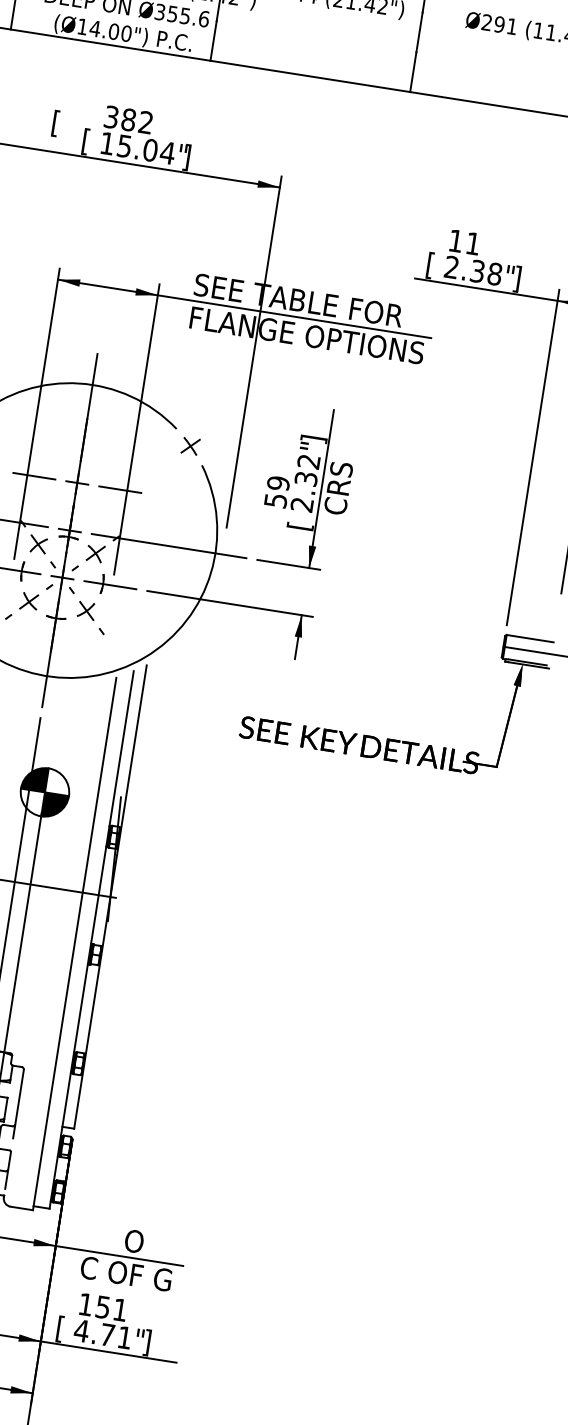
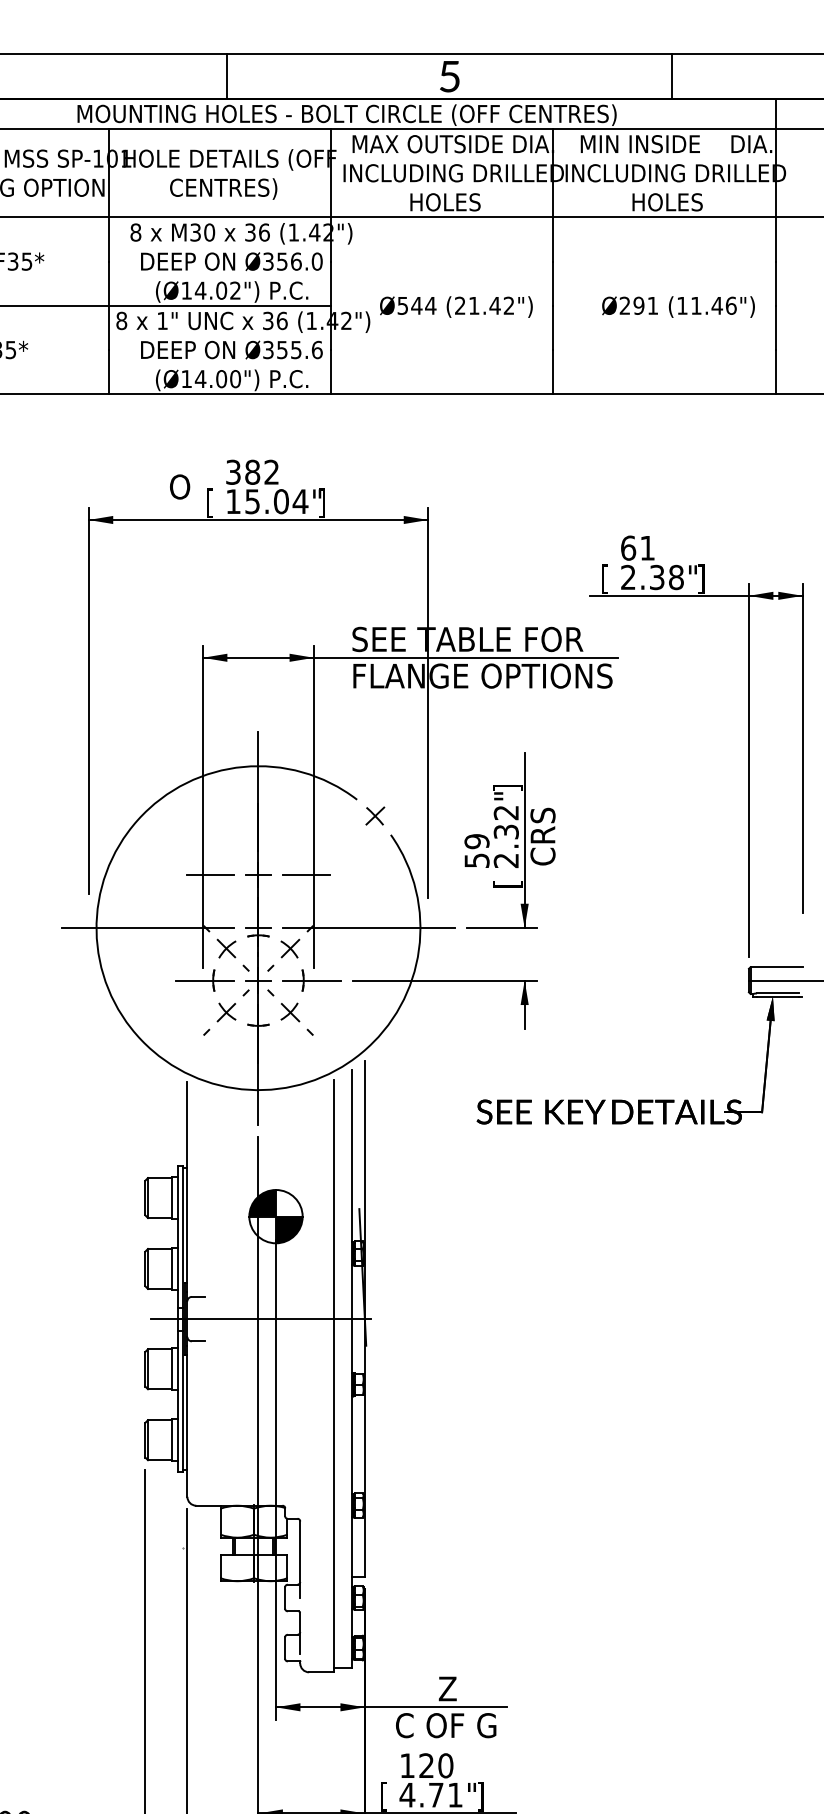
text: (61, 124) -> (180, 488), [ -> O
text: (456, 240) -> (628, 547), 11 -> 61
text: (133, 1240) -> (448, 1688), O -> Z
text: (112, 1308) -> (436, 1765), 151 -> 120

